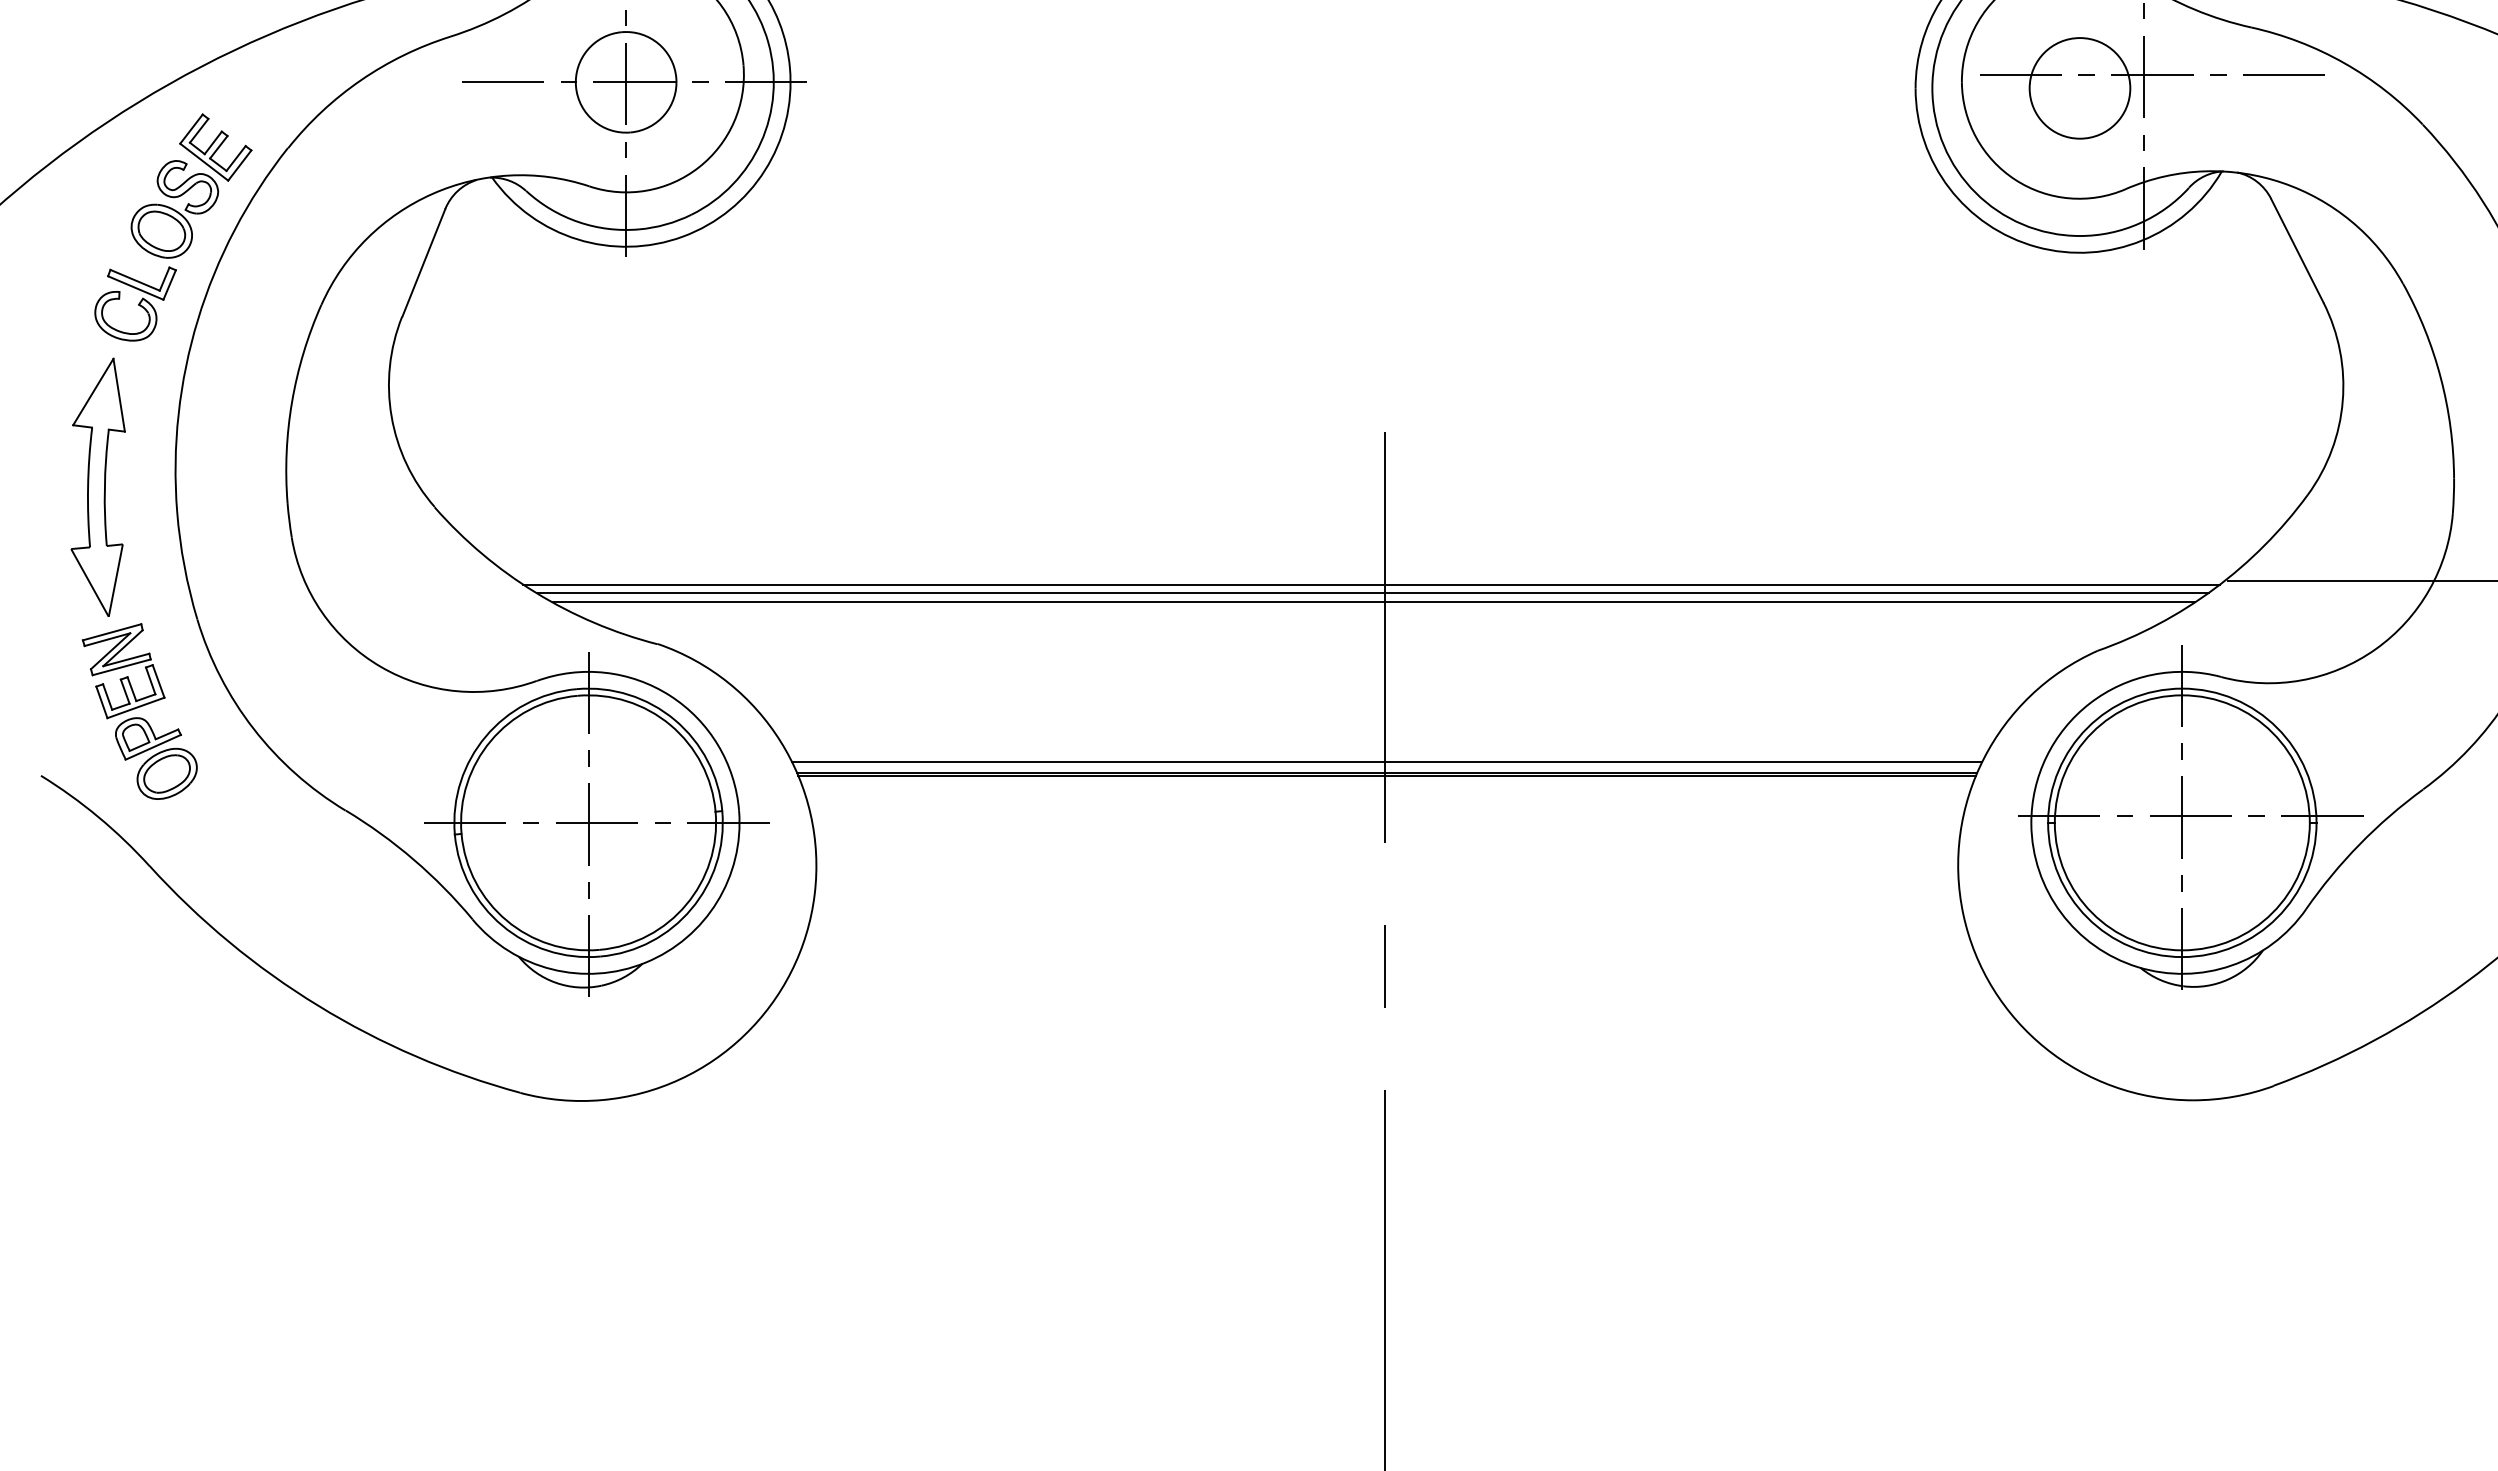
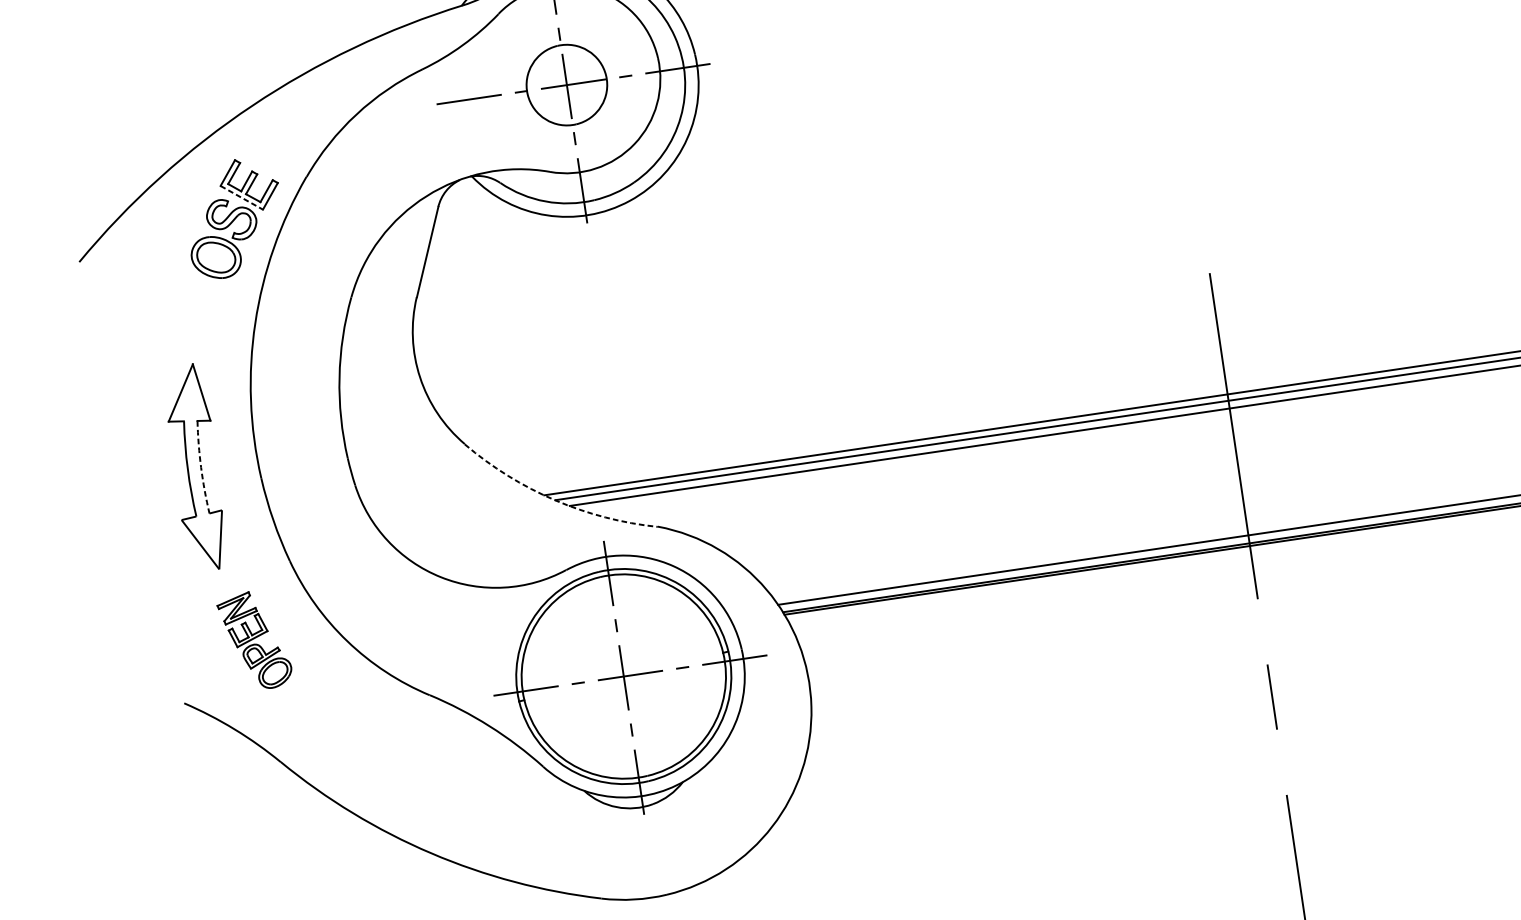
line: (204, 162) -> (242, 198), solid -> dashed
part: (135, 303) -> (203, 317), removed
arc: (104, 487) -> (200, 467), solid -> dashed
arc: (535, 592) -> (554, 500), solid -> dashed
part: (139, 711) -> (254, 640), size x0.7

